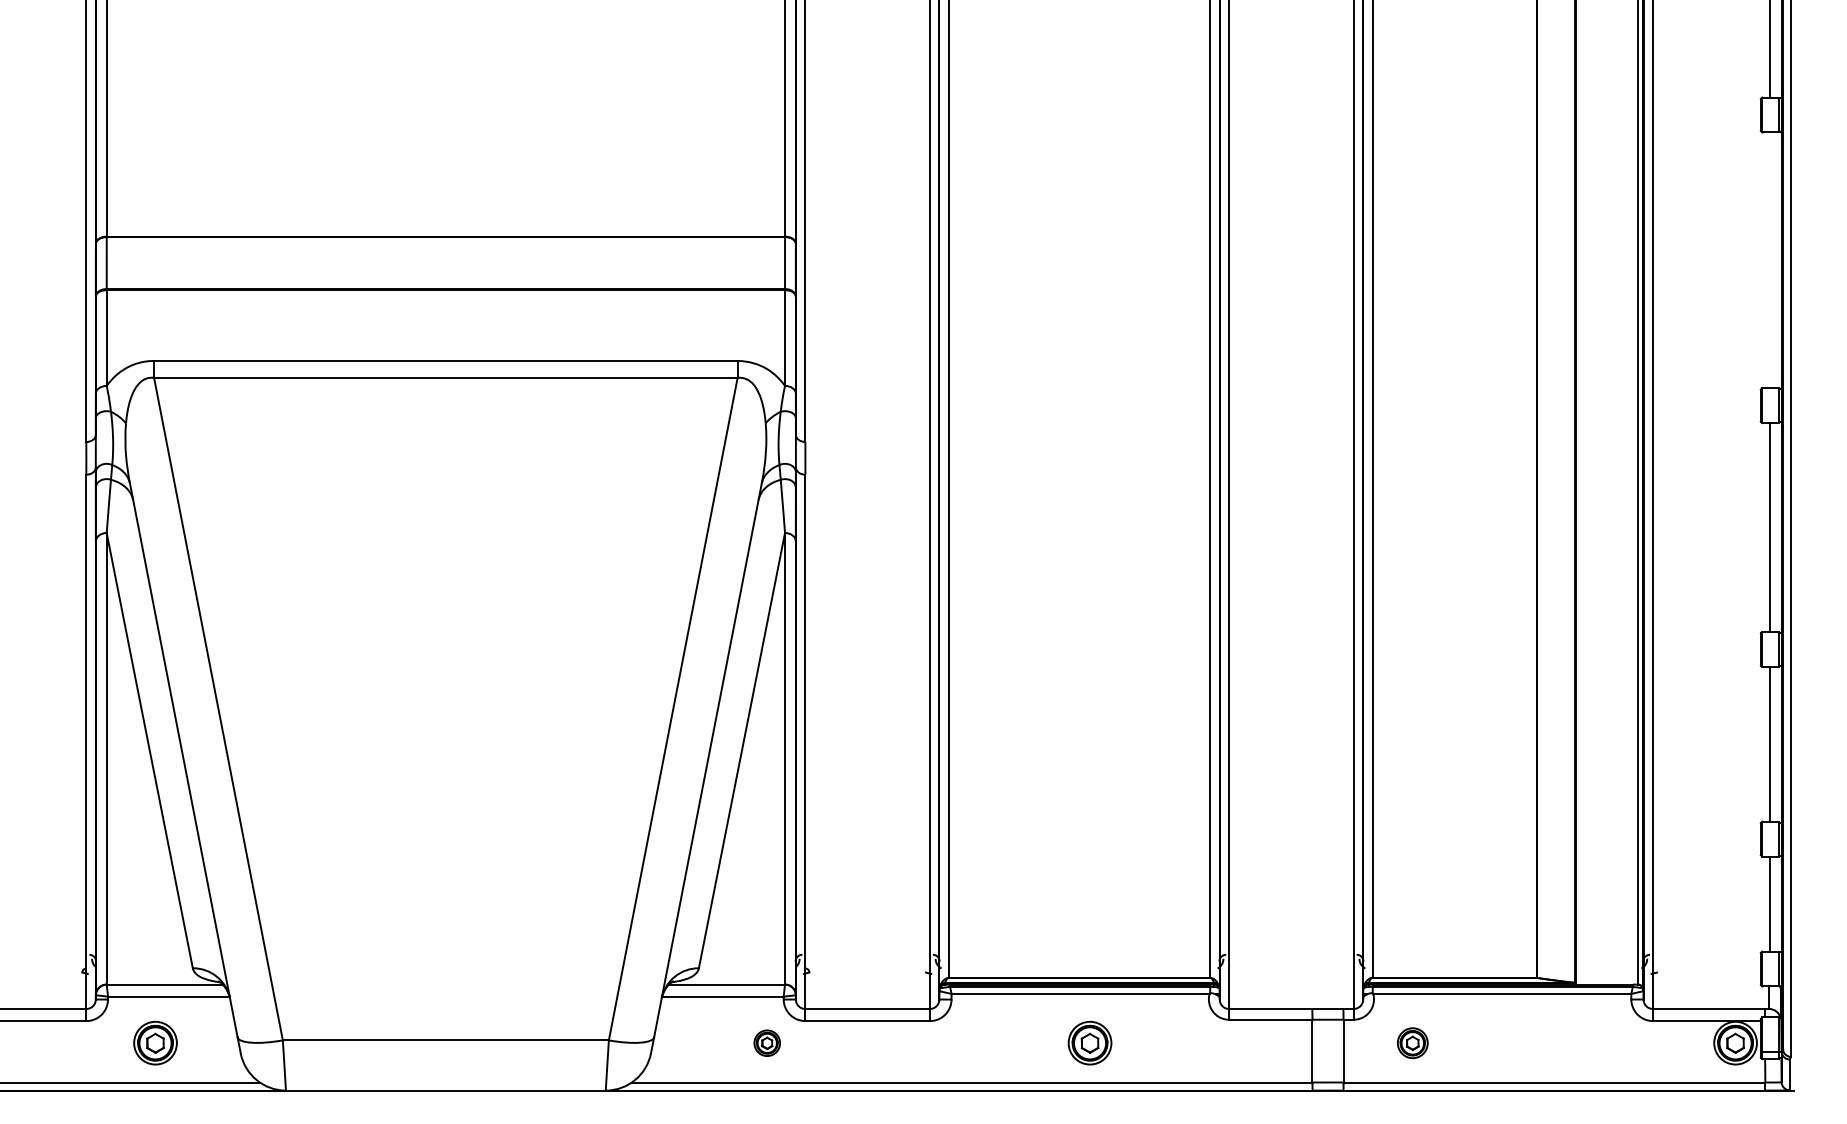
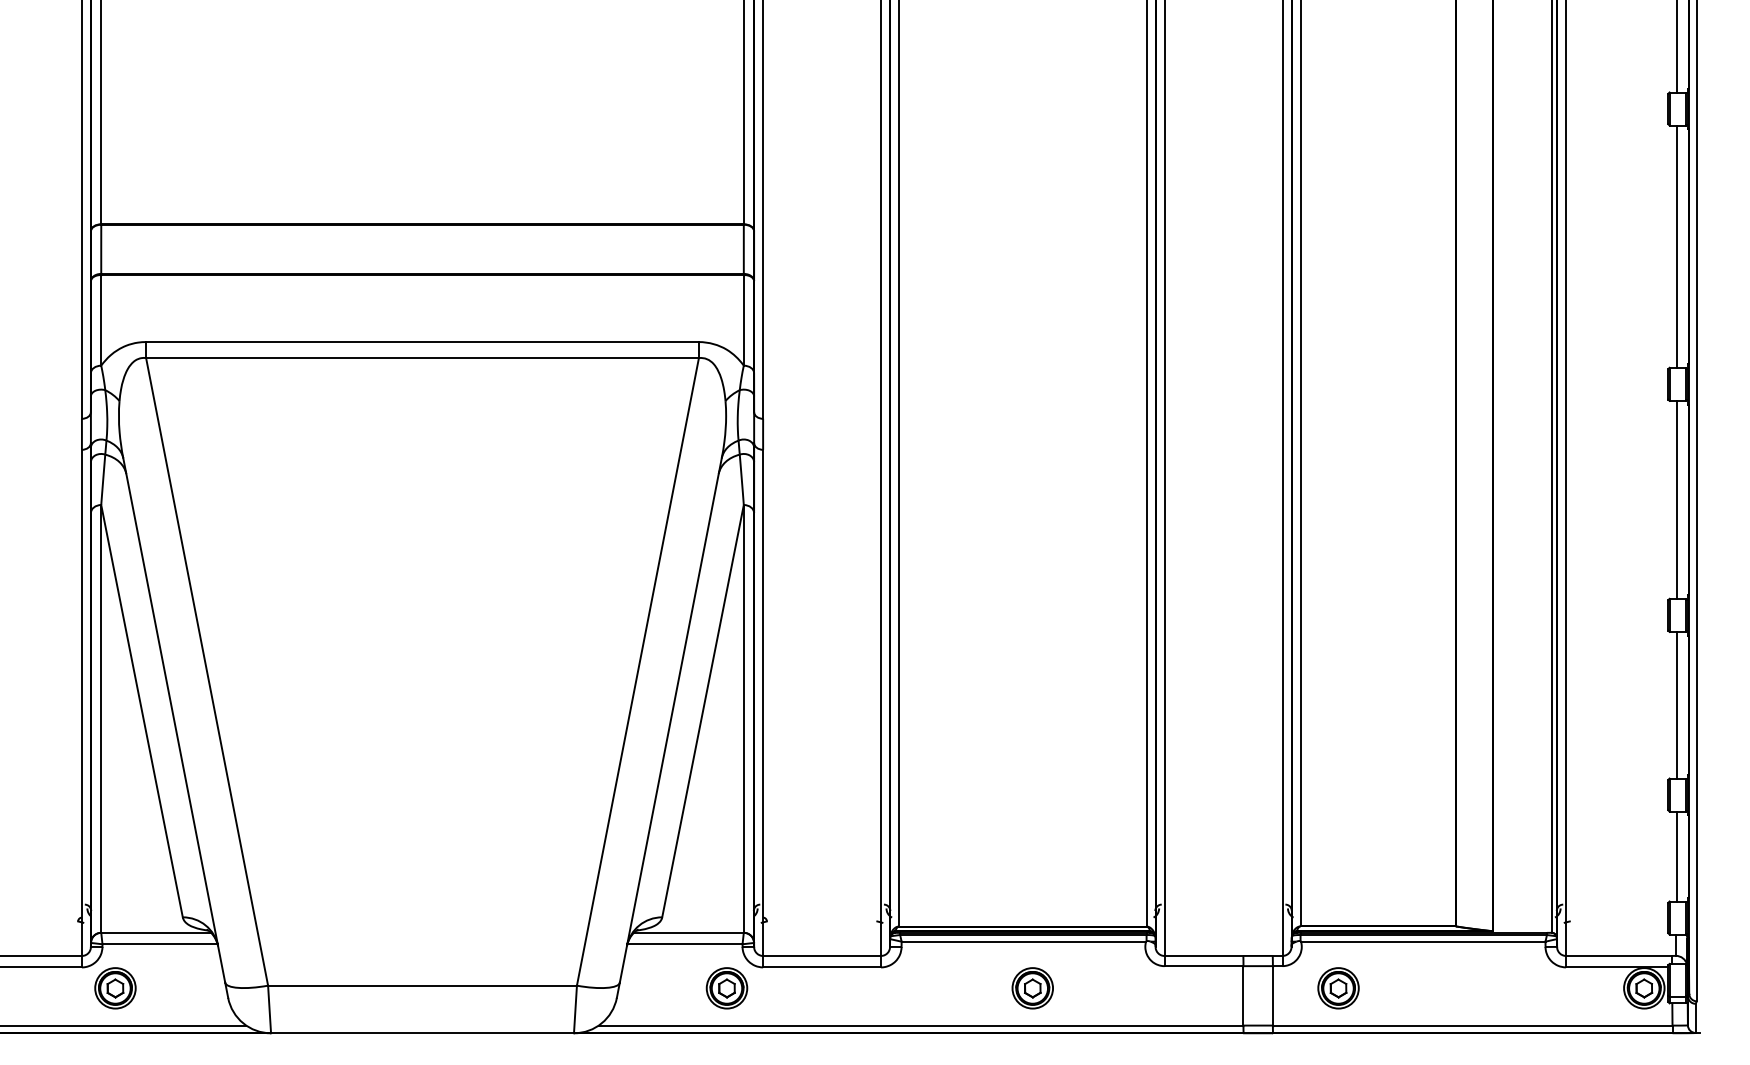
line: (1770, 260) -> (1677, 246), added
part: (155, 1043) -> (115, 988), moved
part: (766, 1043) -> (726, 988), size x1.67
part: (1412, 1043) -> (1338, 988), size x1.43

